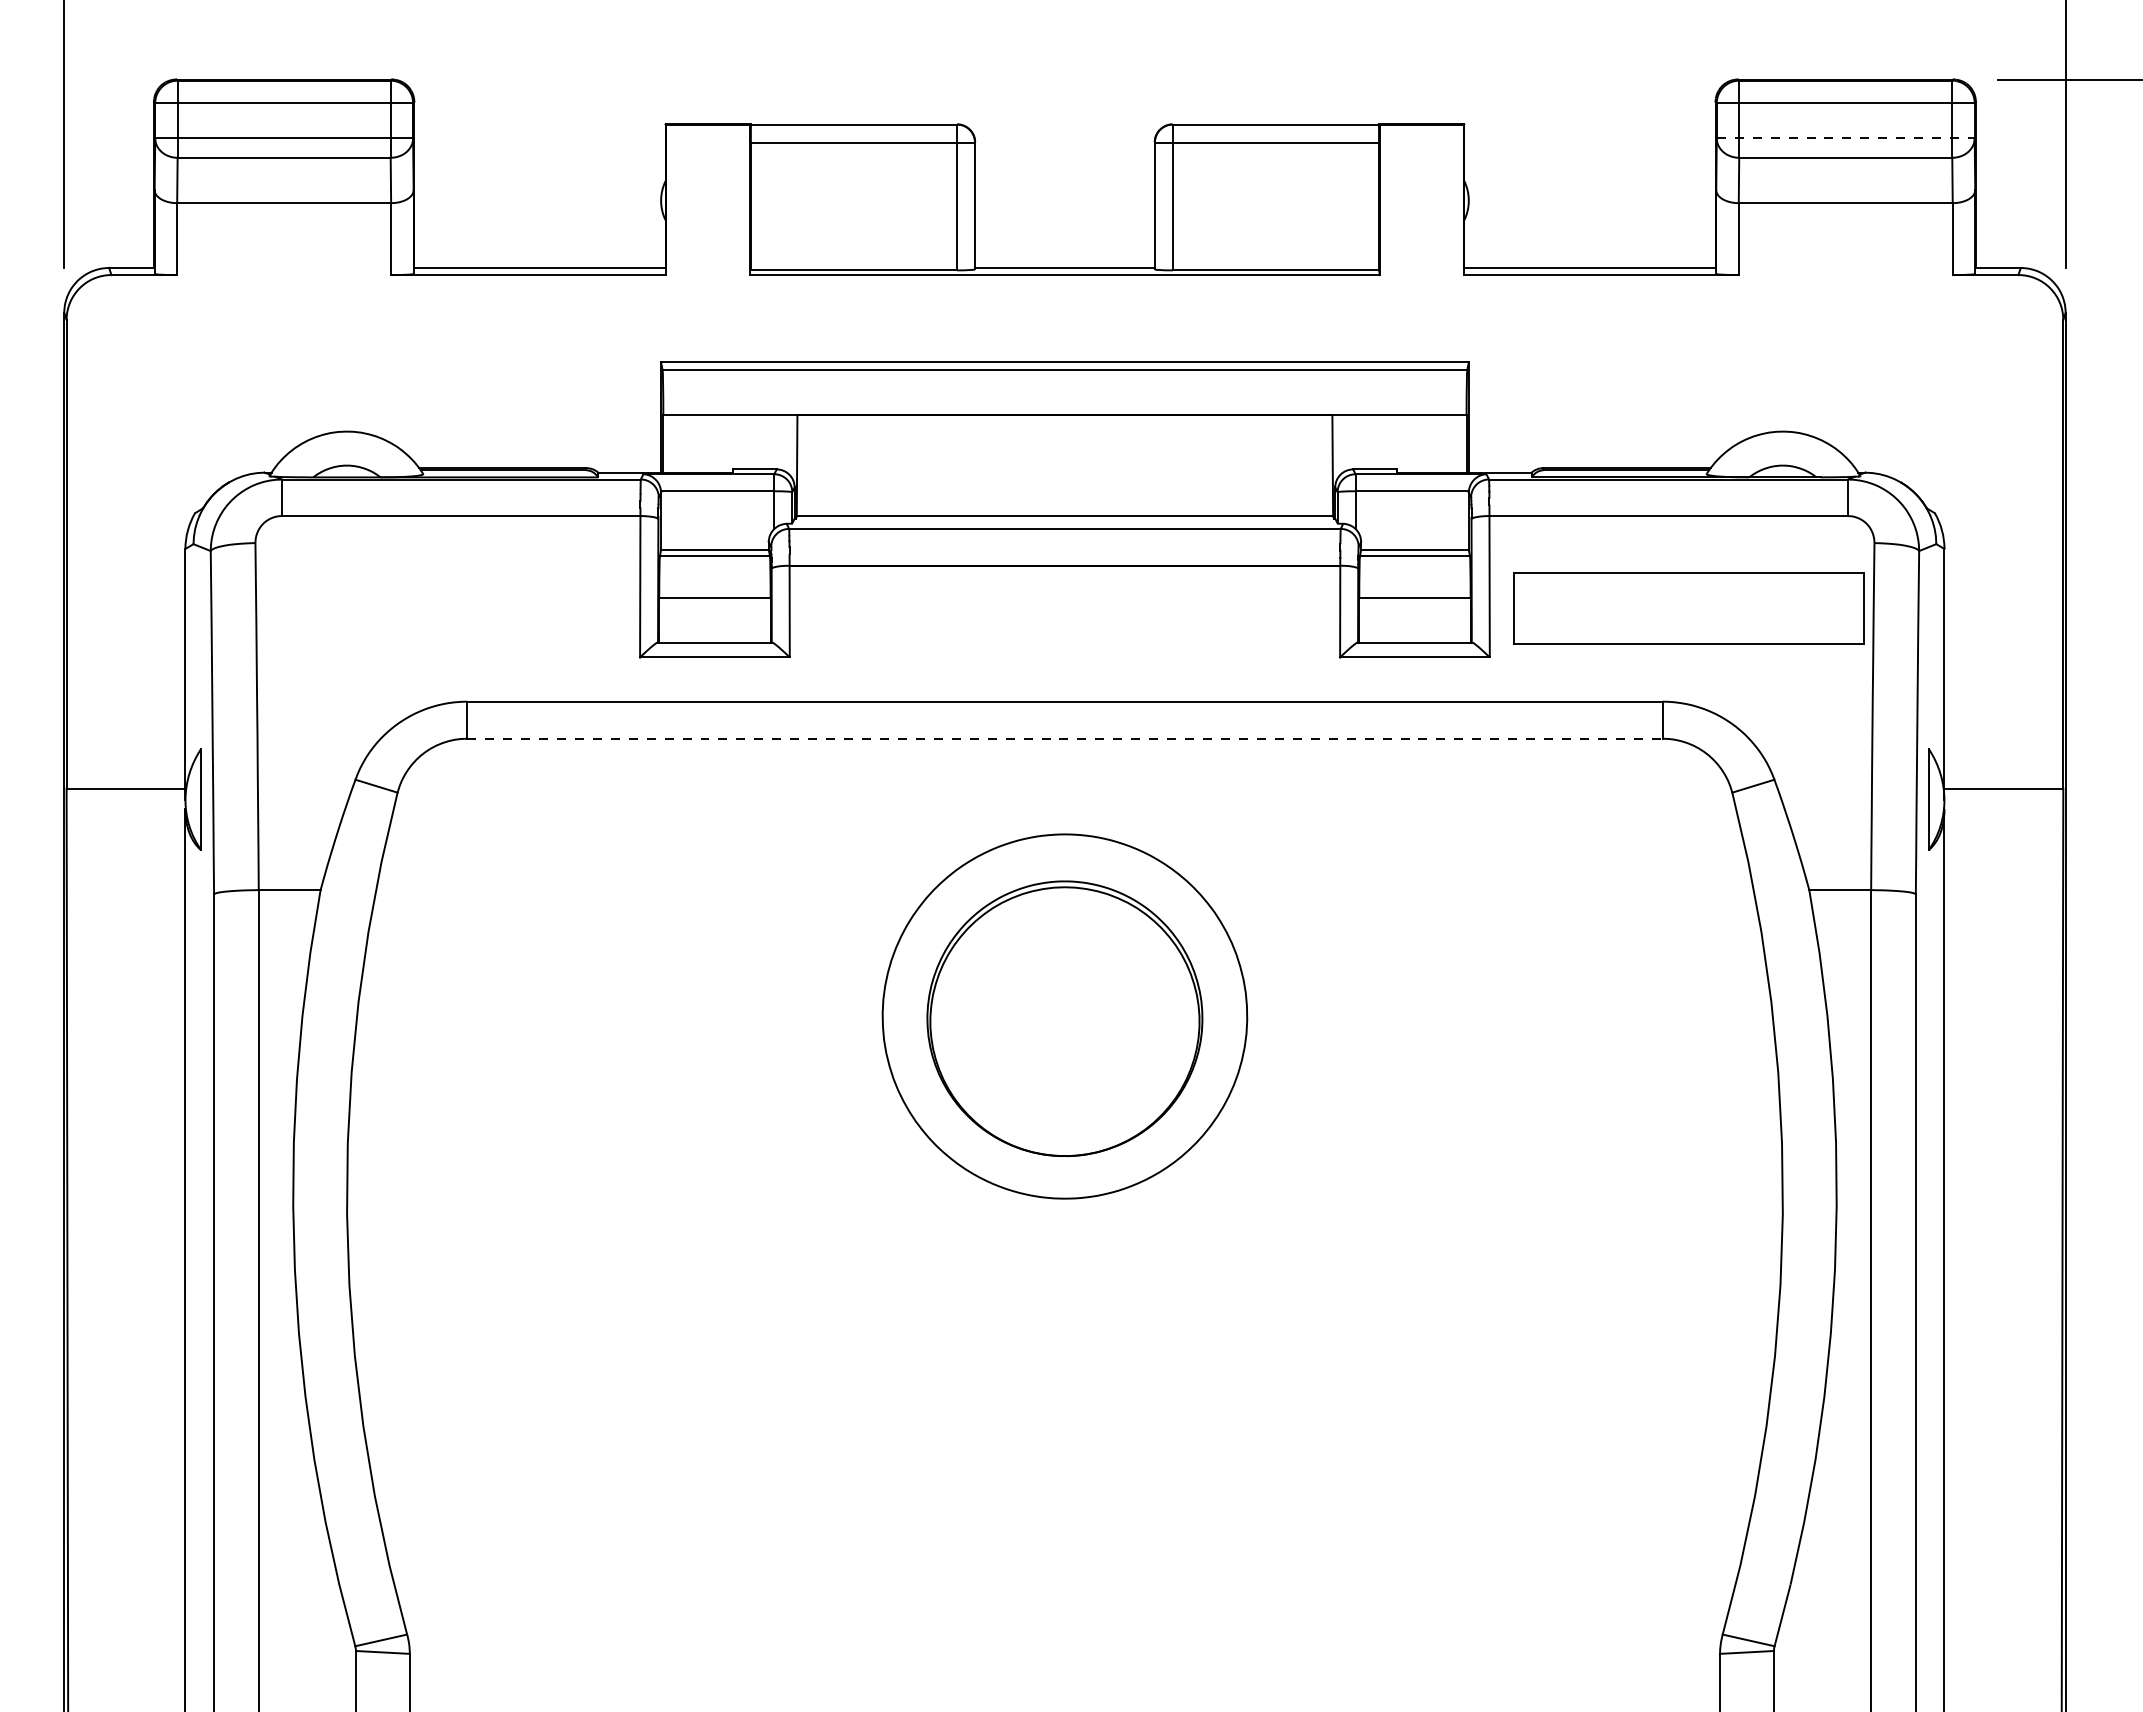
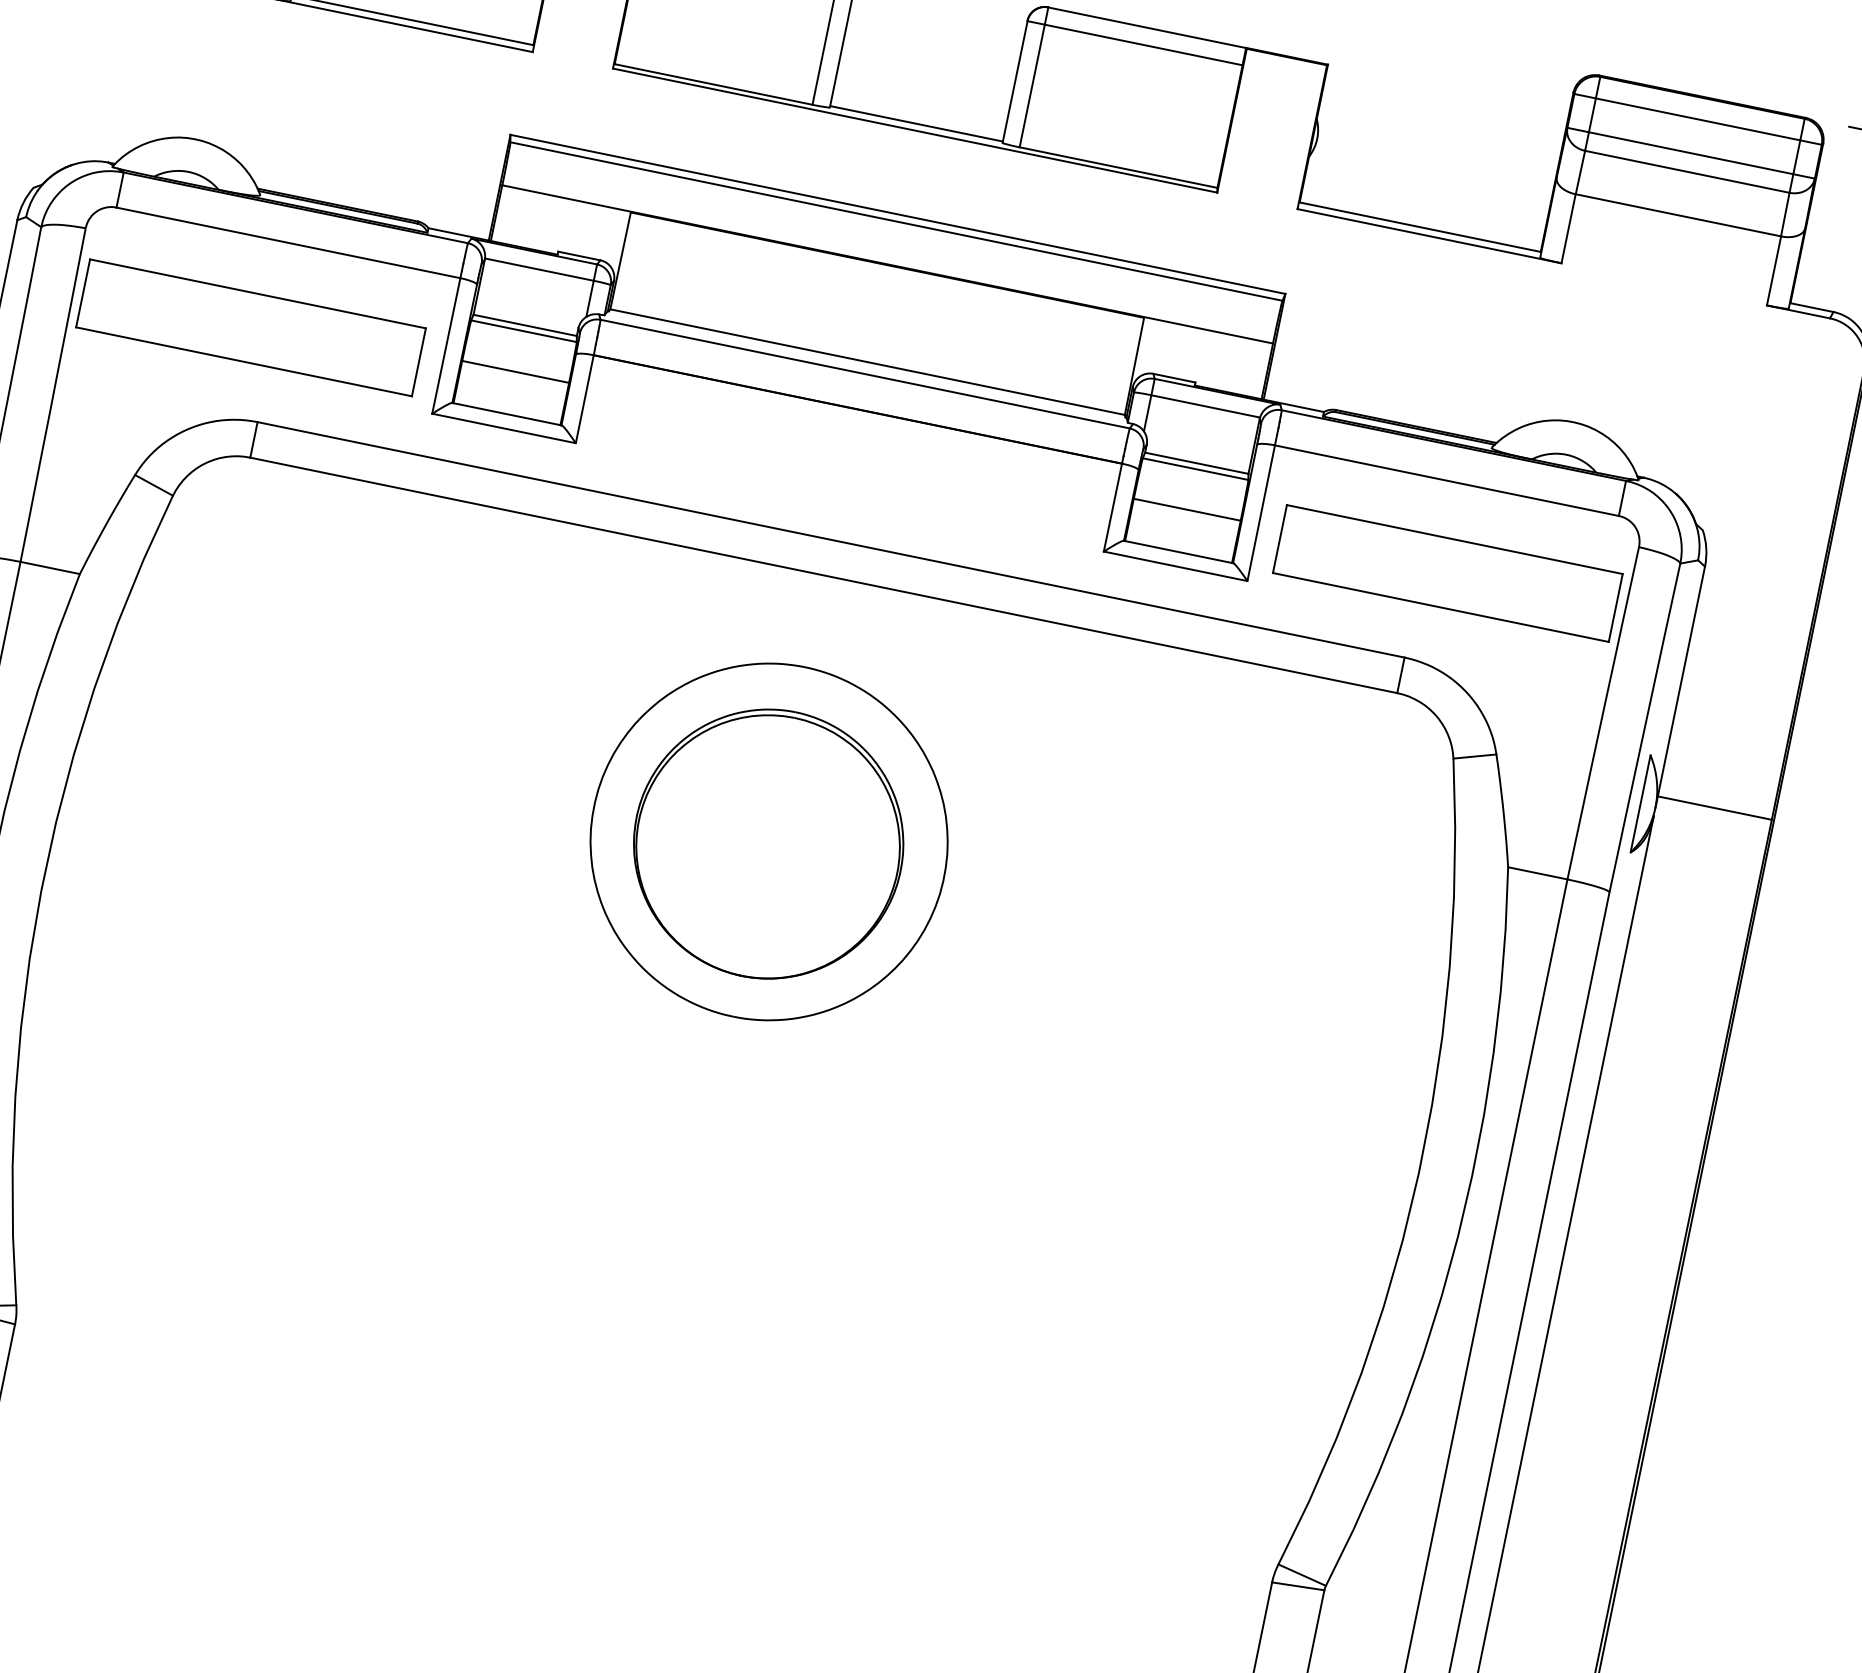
line: (1845, 138) -> (1690, 153), dashed -> solid
part: (440, 608) -> (250, 327), added
line: (1064, 738) -> (823, 575), dashed -> solid

